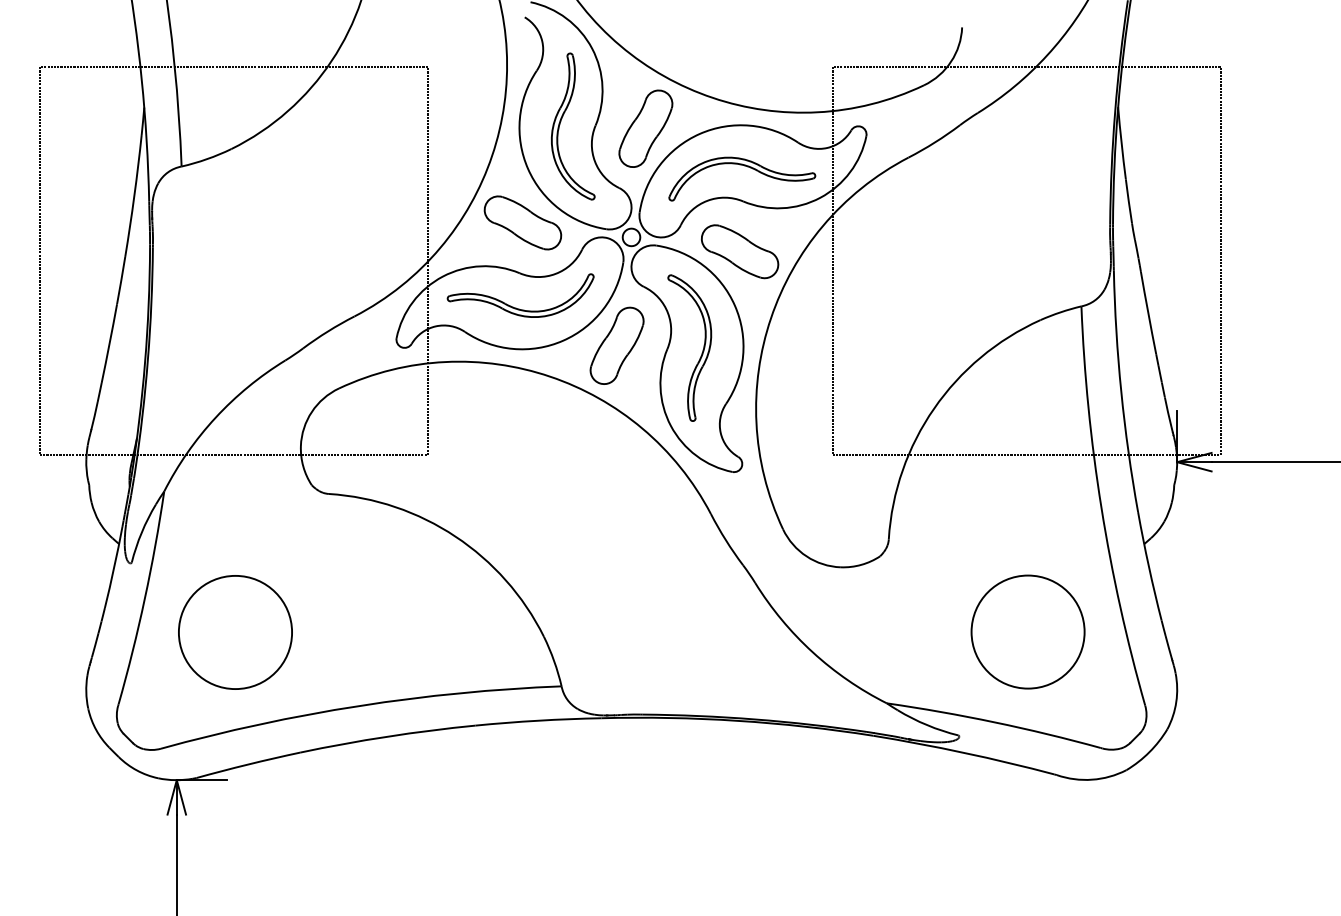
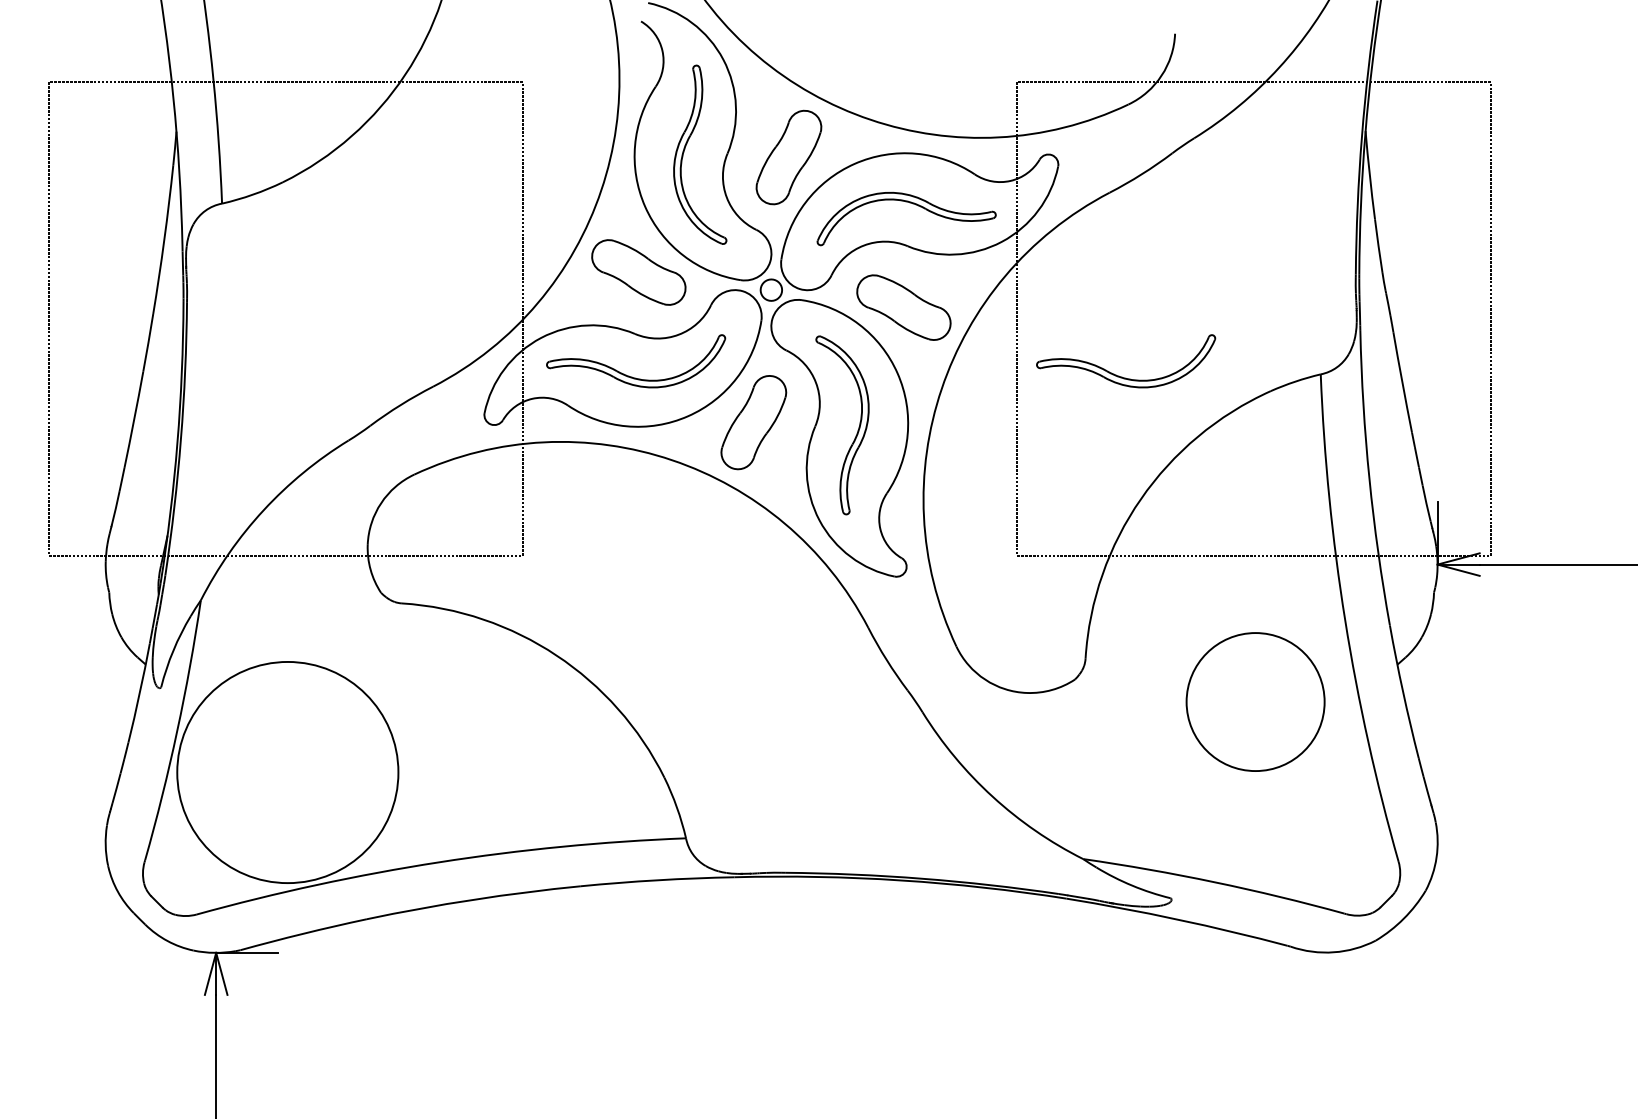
part: (919, 308) -> (1122, 376), added
circle: (1027, 631) -> (1255, 701), moved
circle: (235, 632) -> (287, 772), size x1.6

